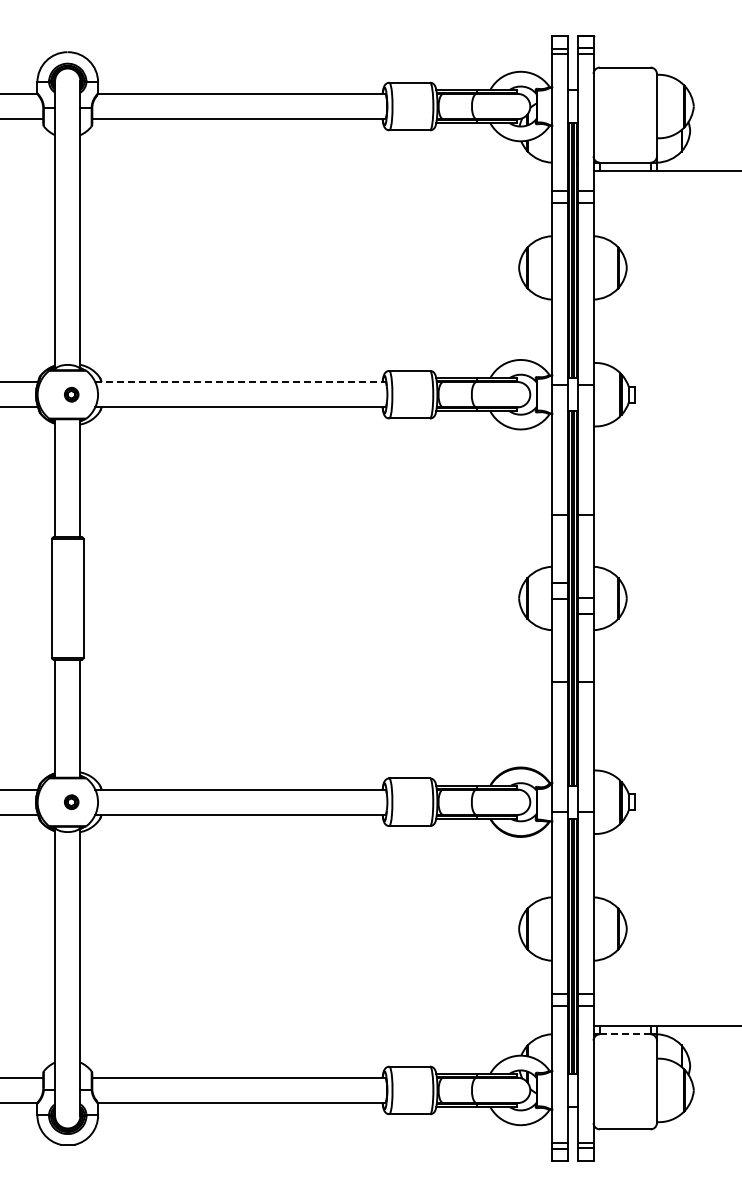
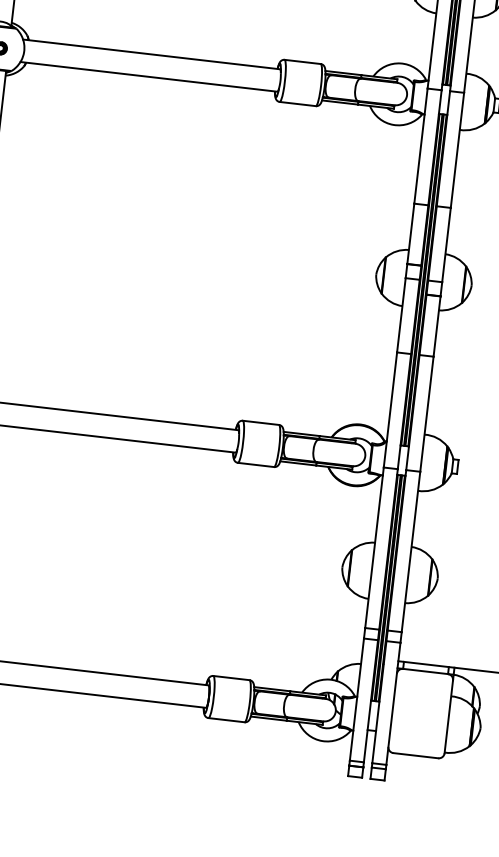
line: (240, 382) -> (151, 54), dashed -> solid
line: (624, 1034) -> (424, 671), dashed -> solid

